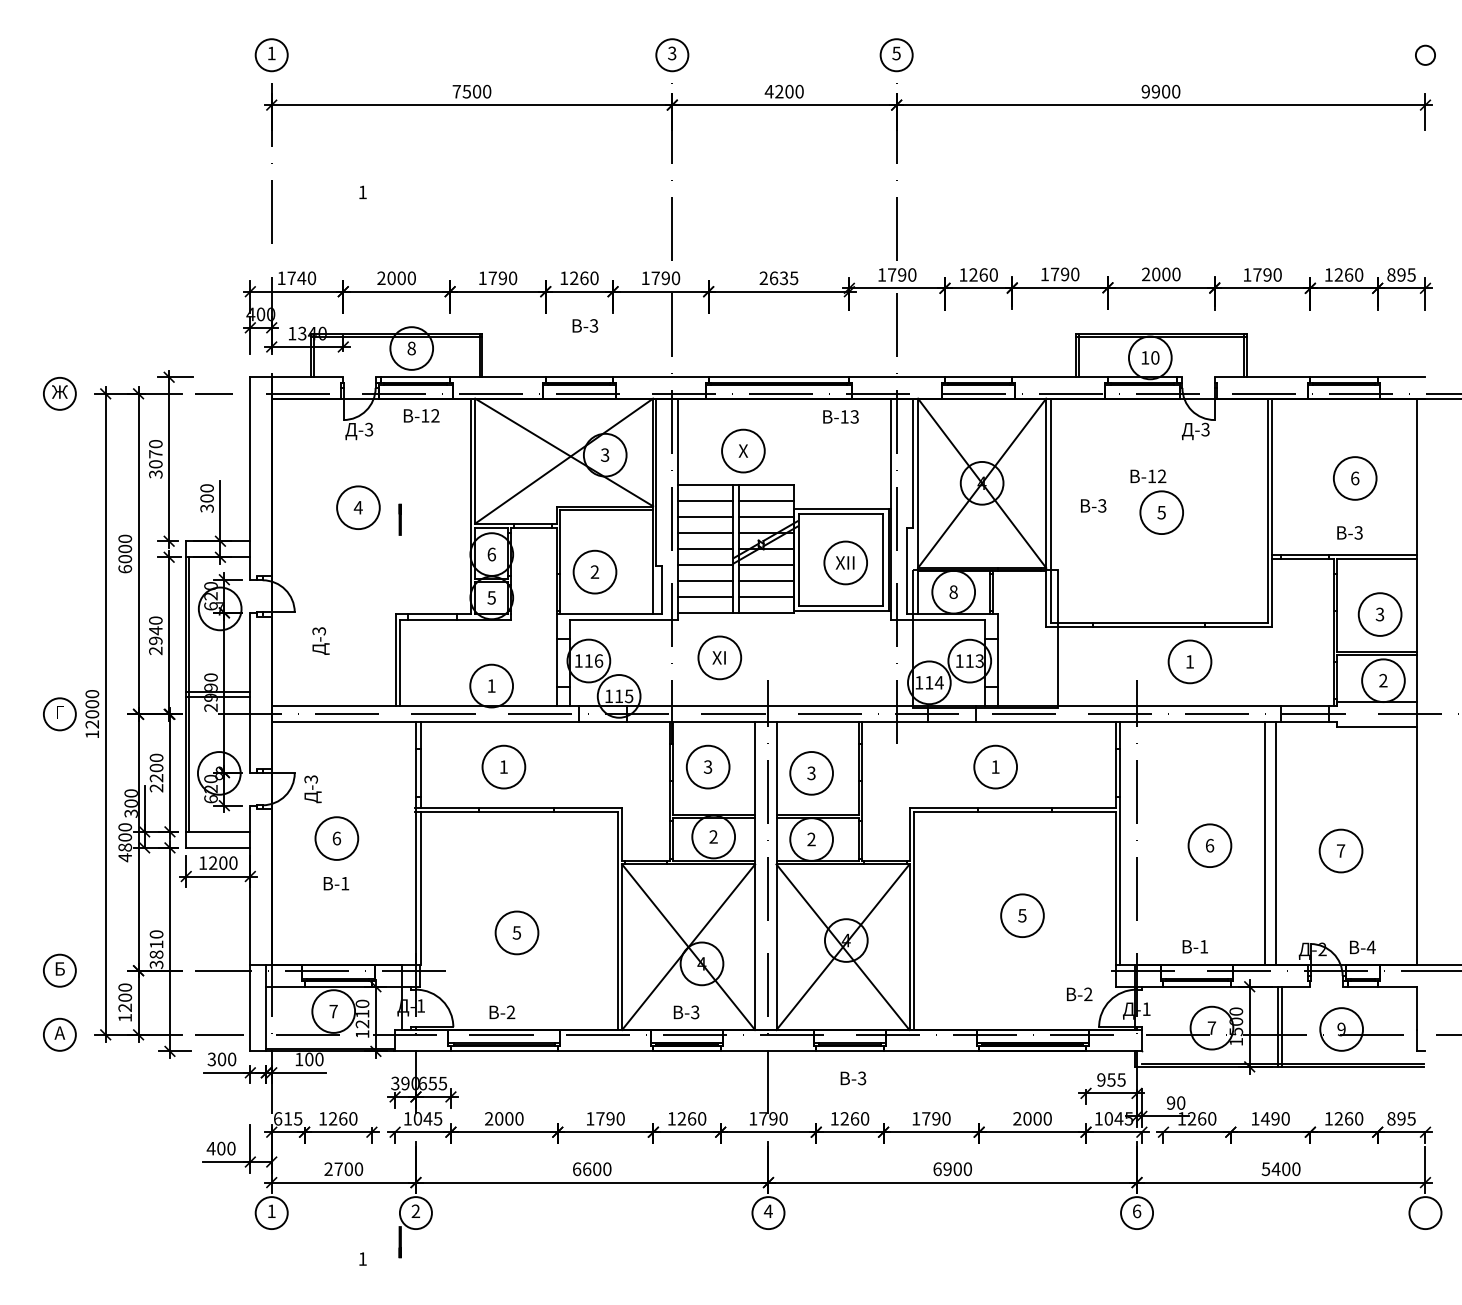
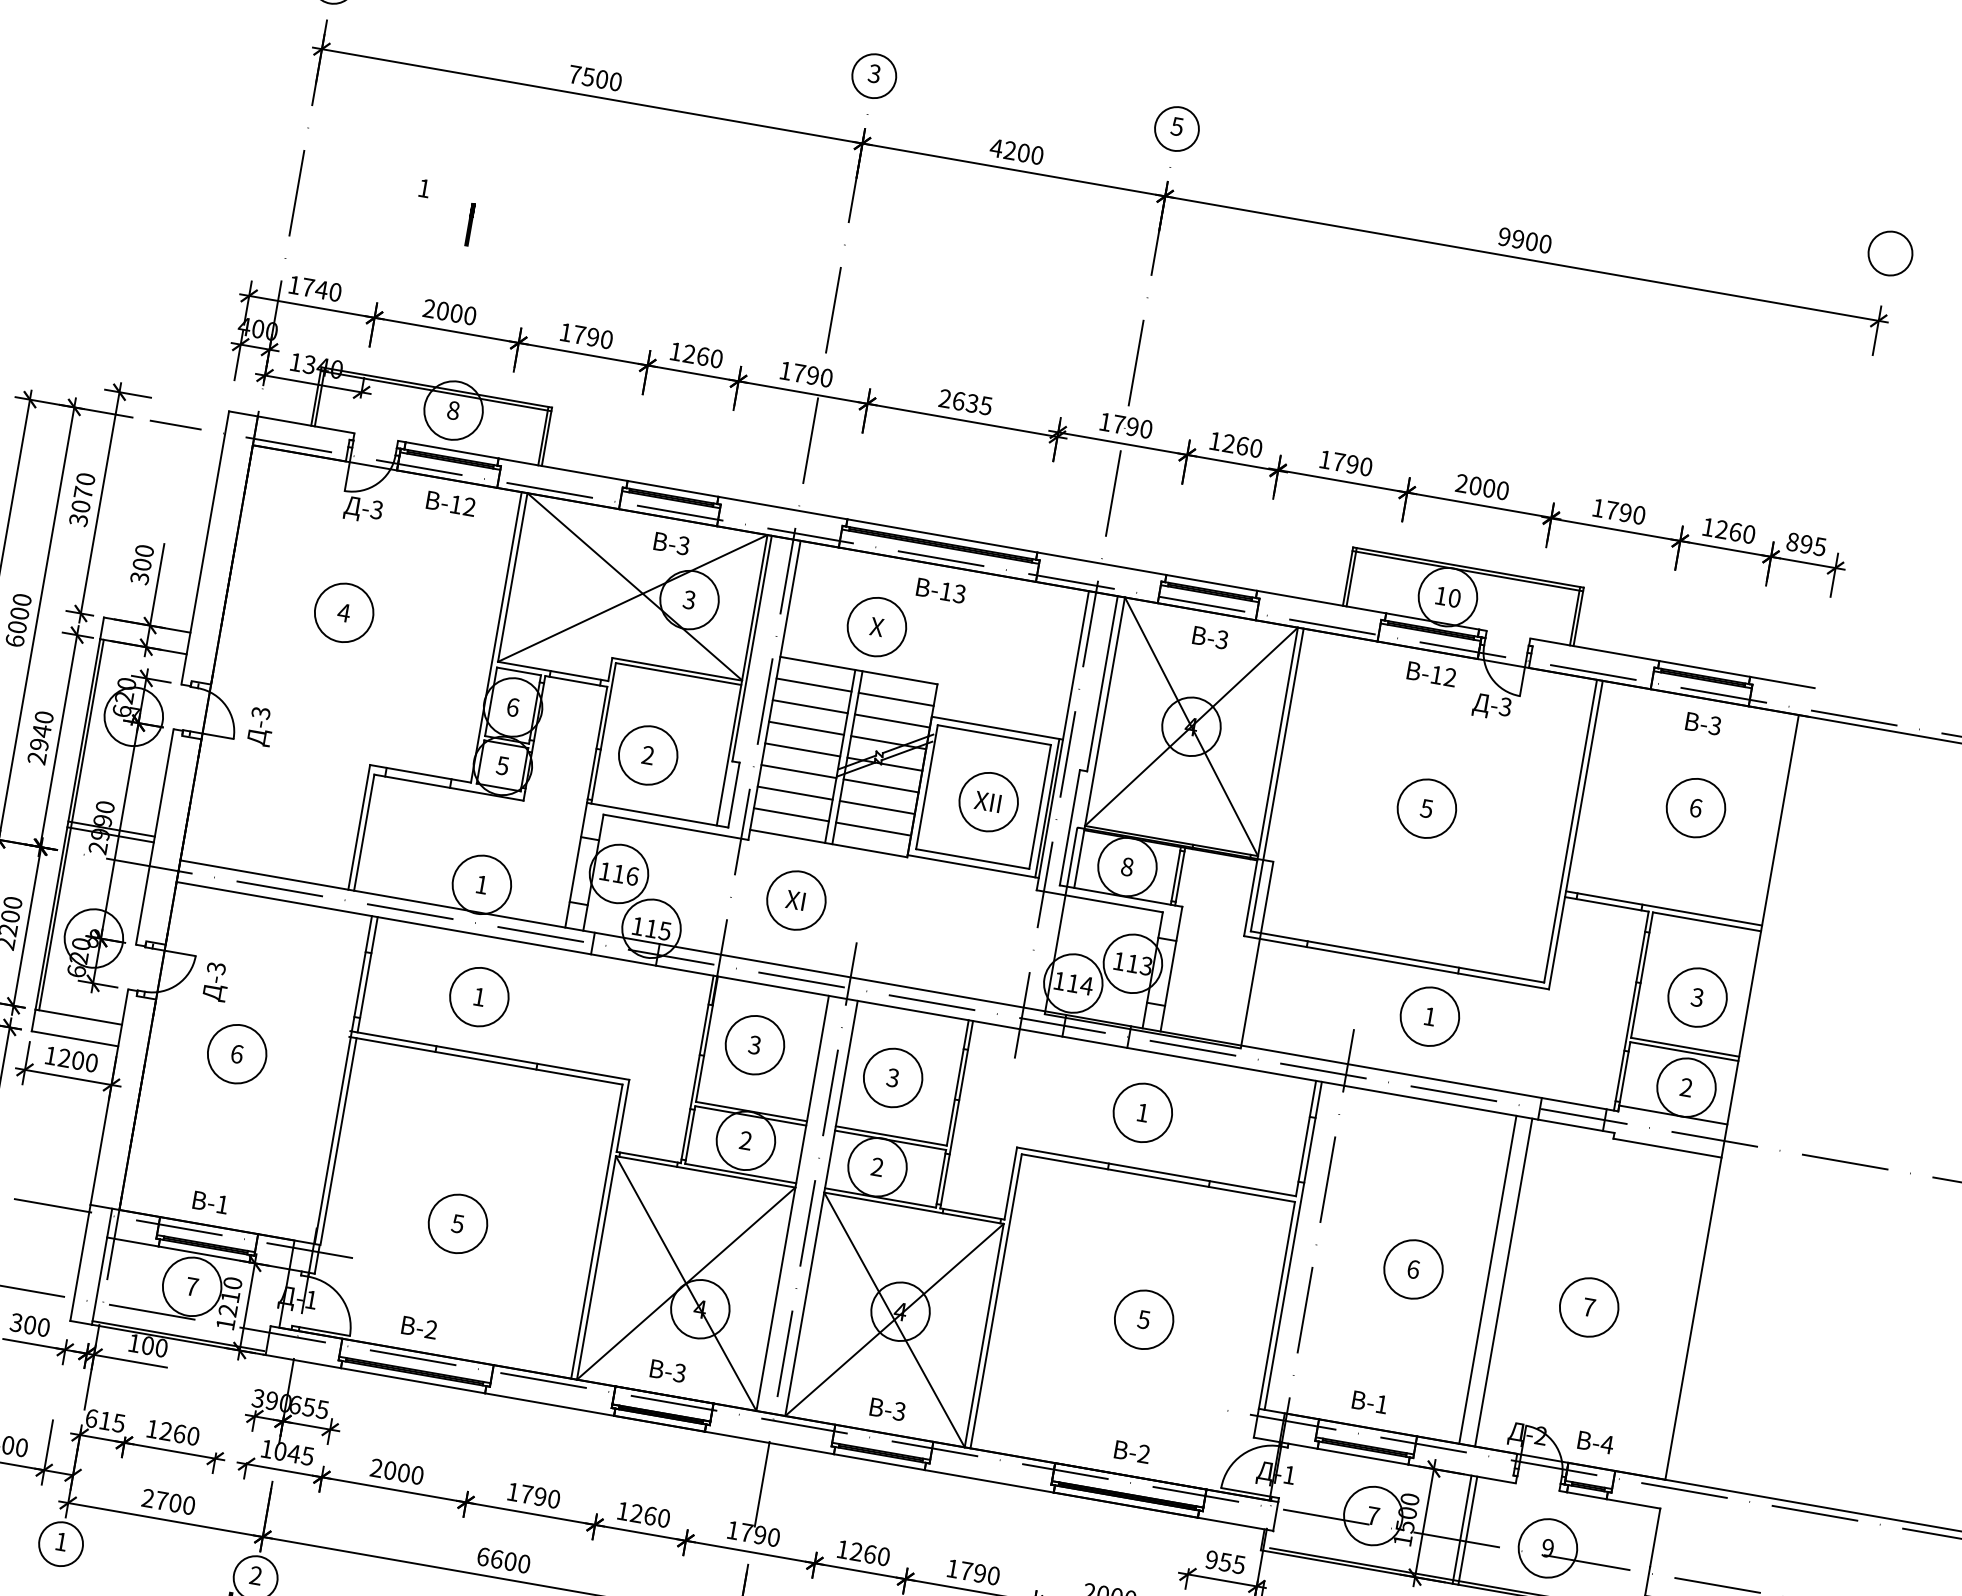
circle: (1425, 55) -> (1890, 253), size x1.67
text: (585, 325) -> (672, 543), moved
text: (840, 416) -> (940, 590), moved
text: (1148, 475) -> (1432, 673), moved
text: (1093, 505) -> (1210, 637), moved
line: (399, 519) -> (469, 224), moved
text: (1349, 532) -> (1702, 723), moved
text: (320, 640) -> (260, 725), moved
text: (336, 883) -> (210, 1202), moved
text: (1079, 993) -> (1132, 1450), moved
text: (853, 1078) -> (887, 1409), moved

